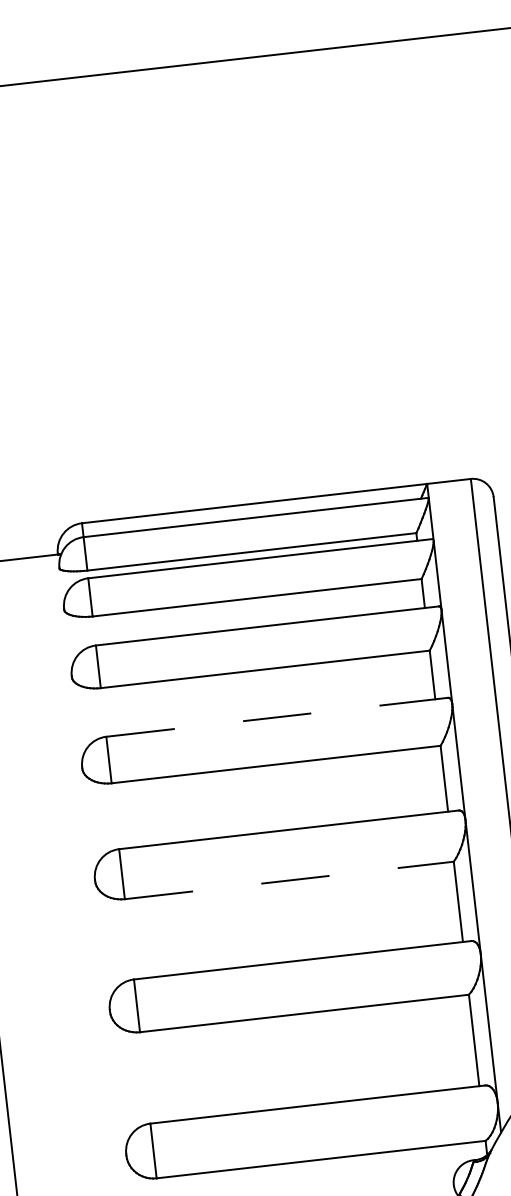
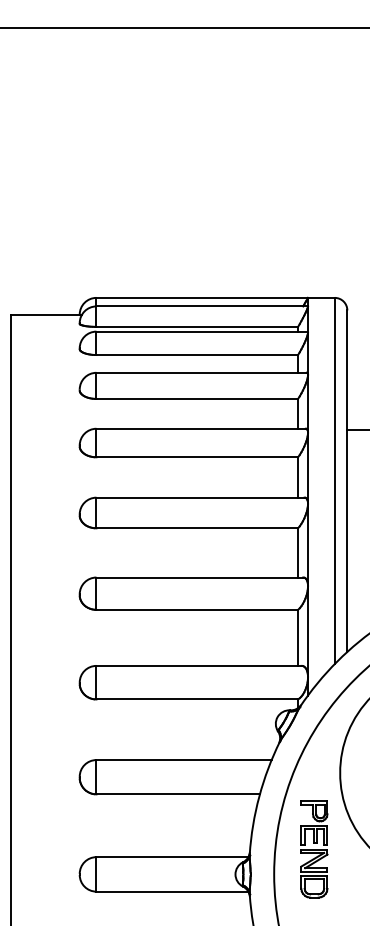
line: (277, 716) -> (201, 428), dashed -> solid
line: (289, 880) -> (197, 528), dashed -> solid

